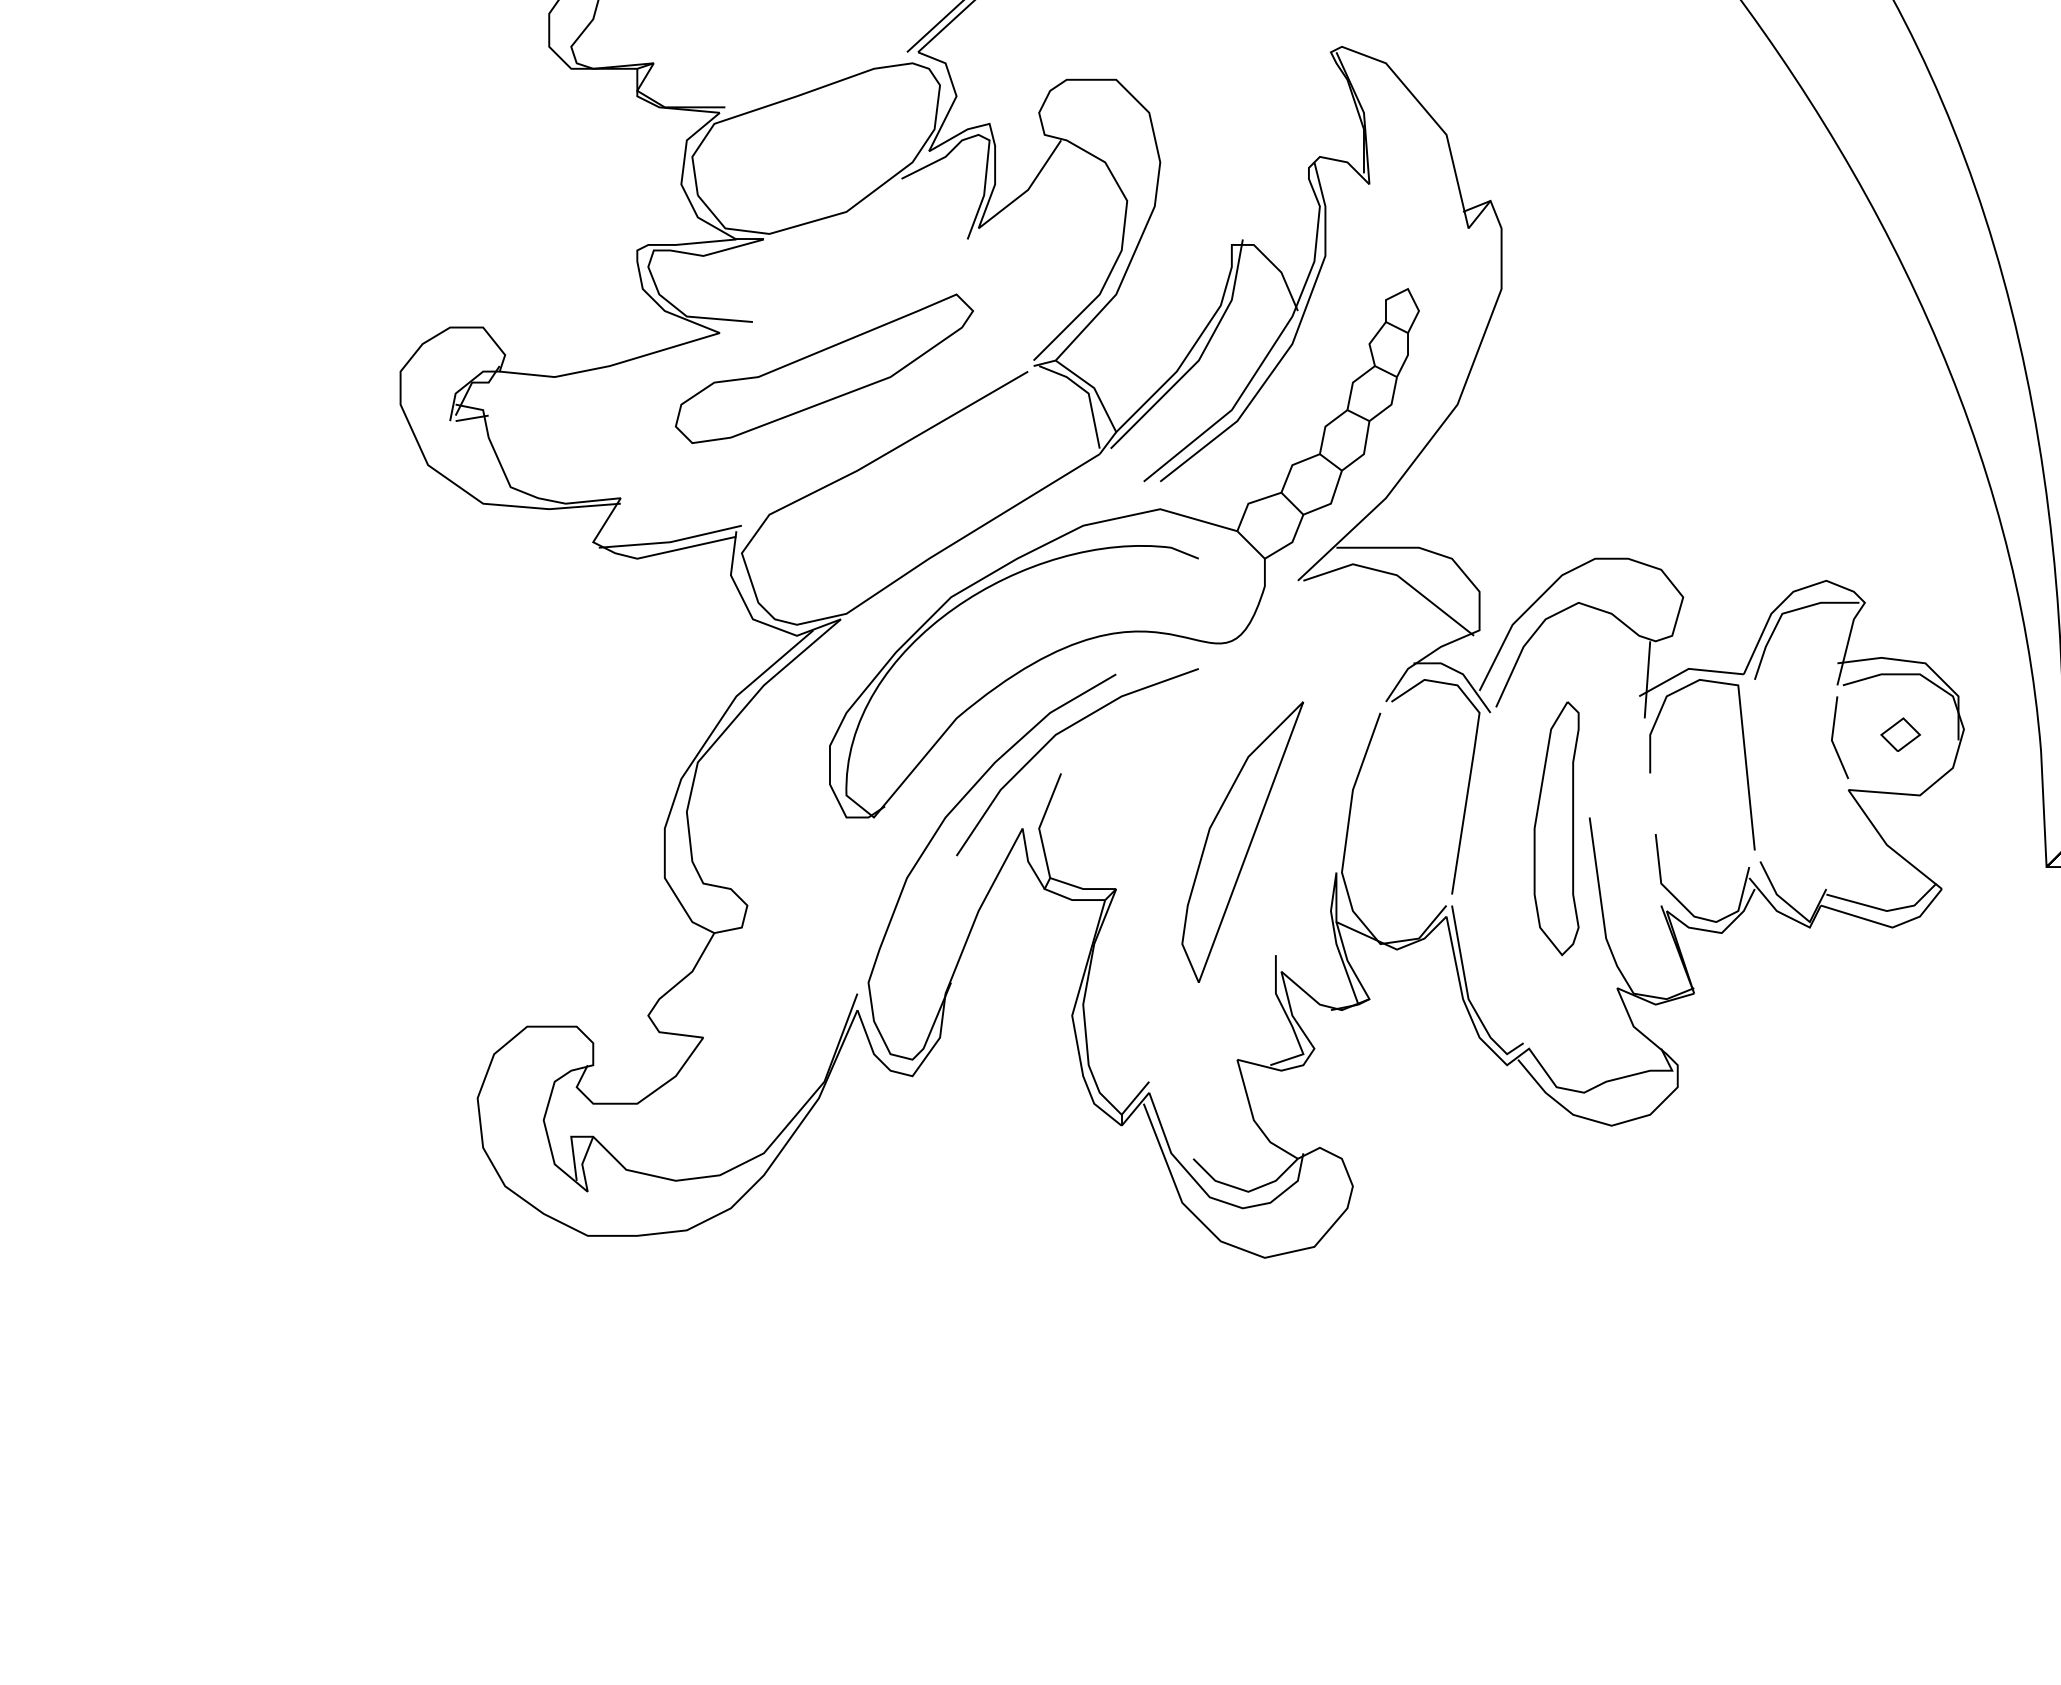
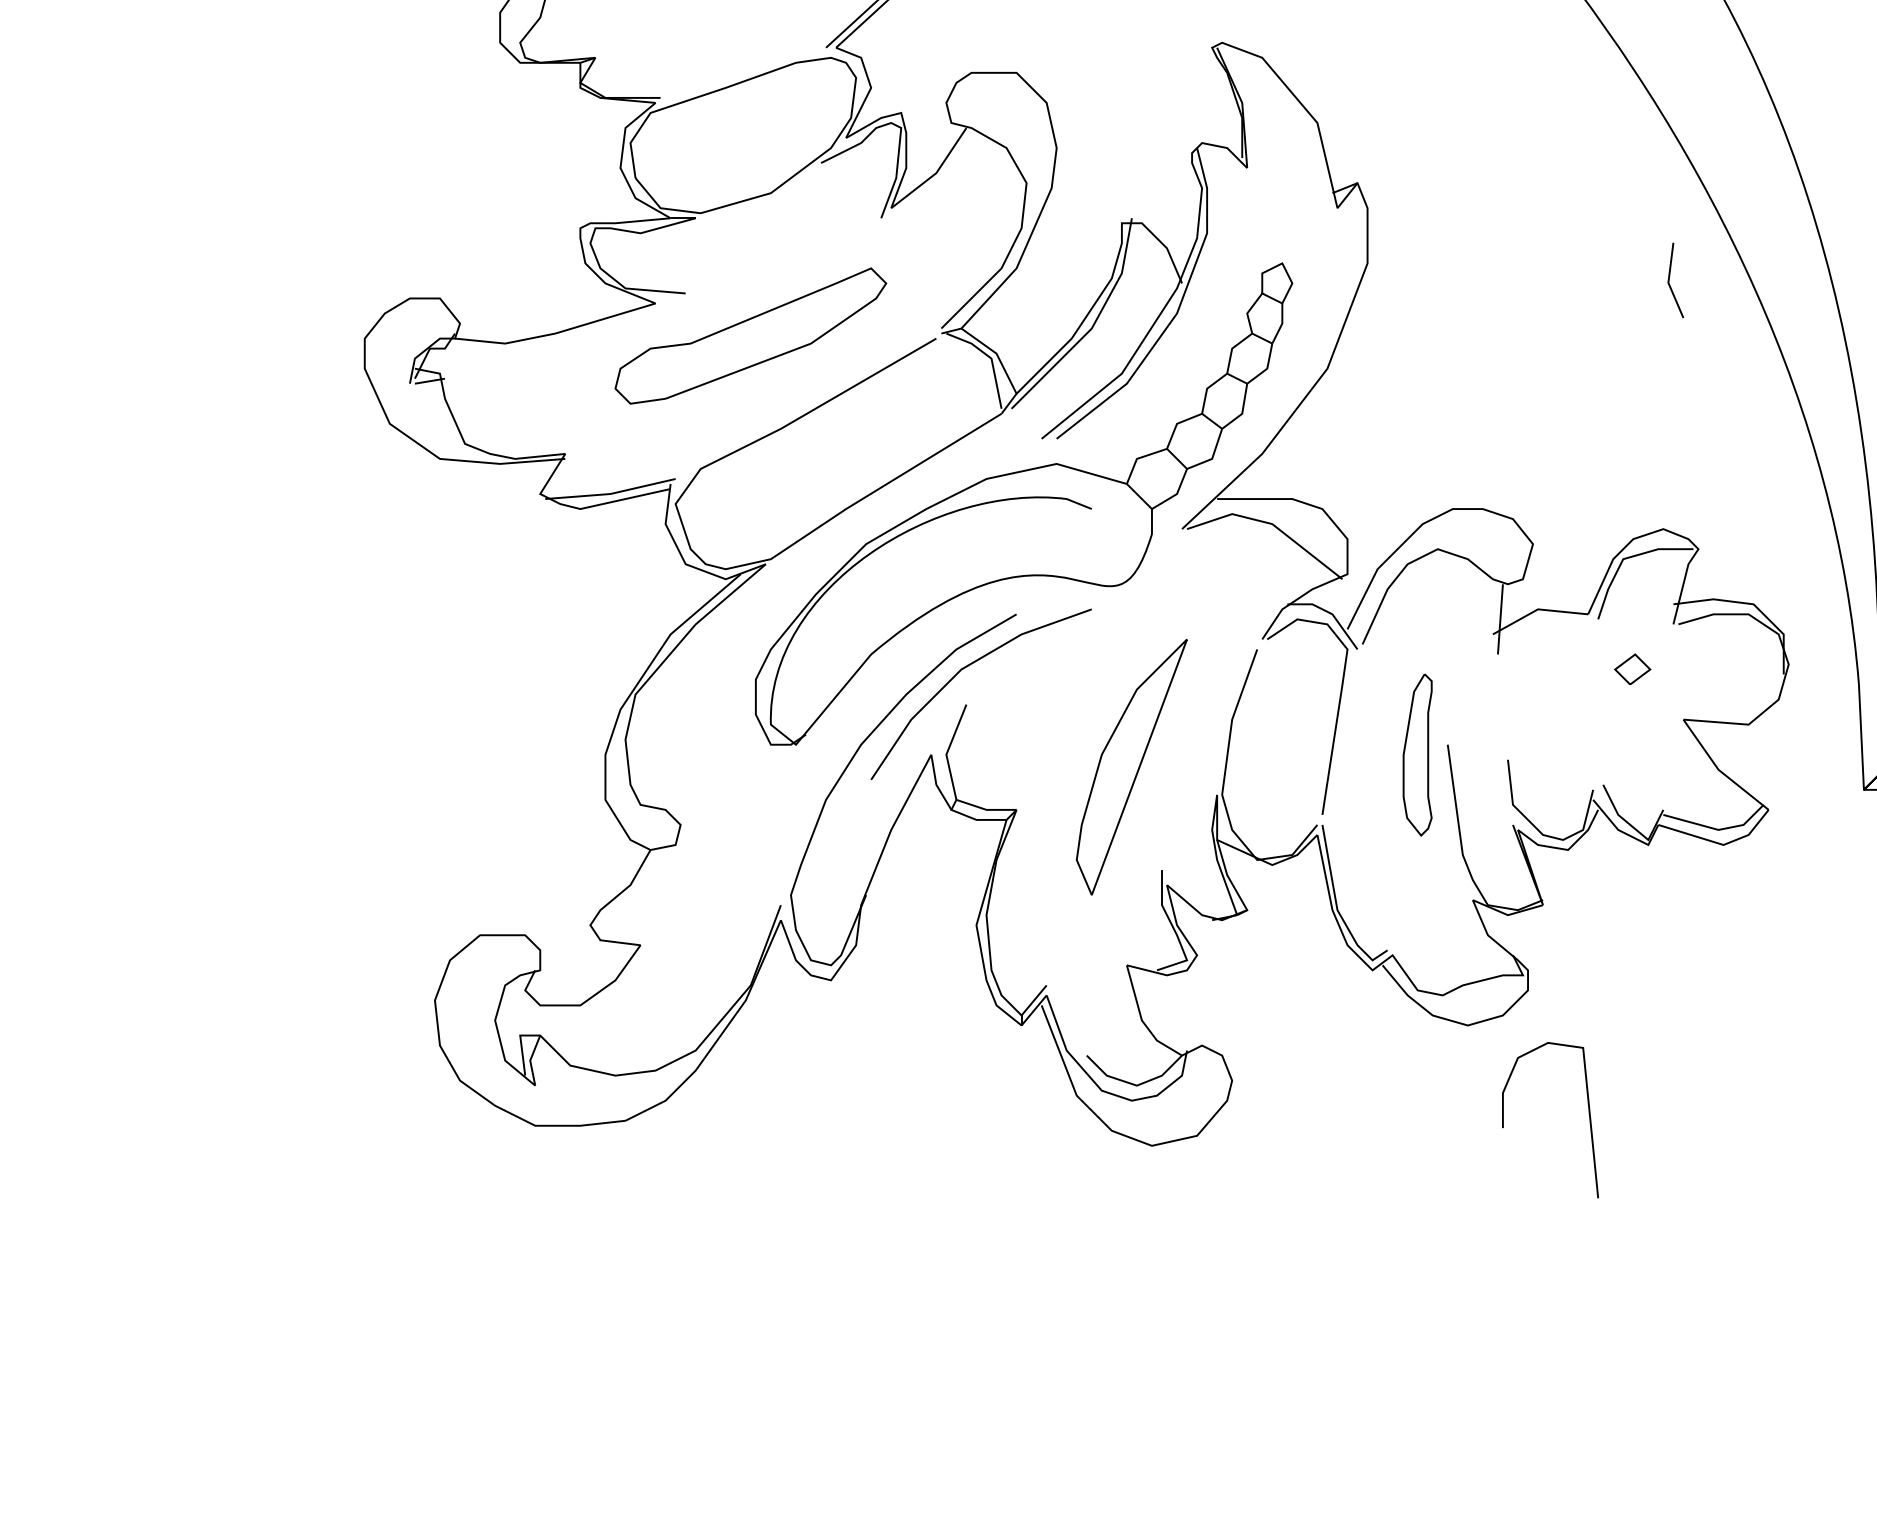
part: (1900, 734) -> (1632, 669), moved
curve: (1833, 737) -> (1669, 280), moved
curve: (1744, 760) -> (1588, 1116), moved
part: (1556, 828) -> (1417, 754), size x0.7

